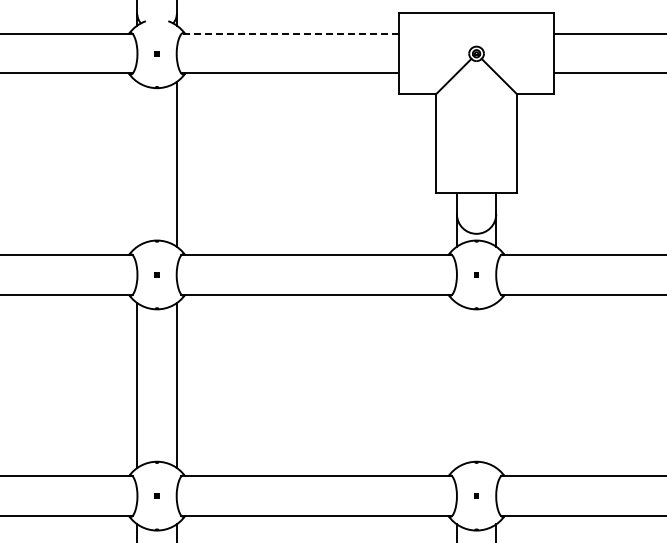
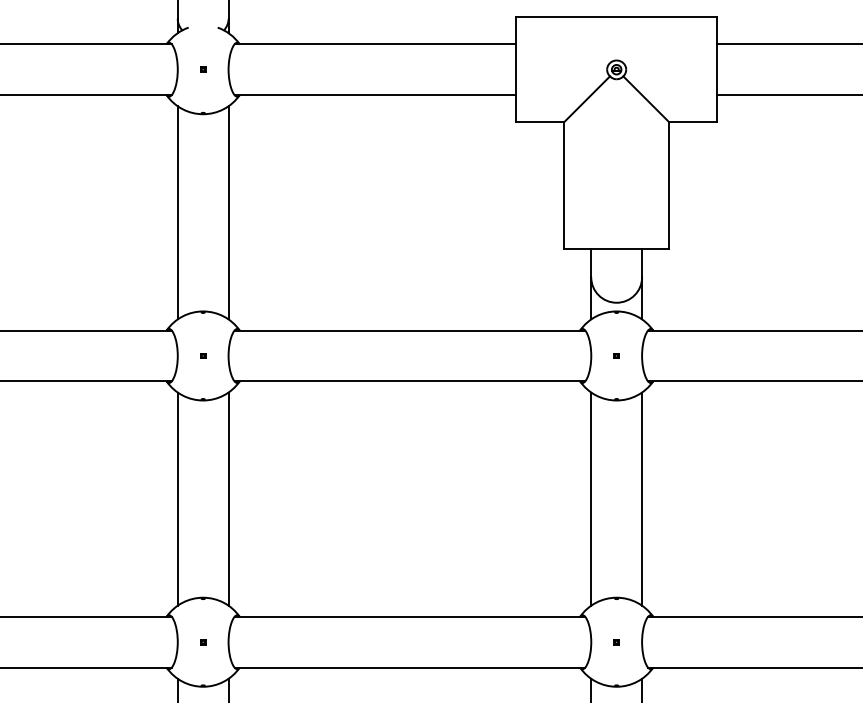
line: (290, 34) -> (375, 44), dashed -> solid
line: (137, 164) -> (177, 213), added
line: (456, 385) -> (590, 499), added
line: (496, 385) -> (642, 499), added

